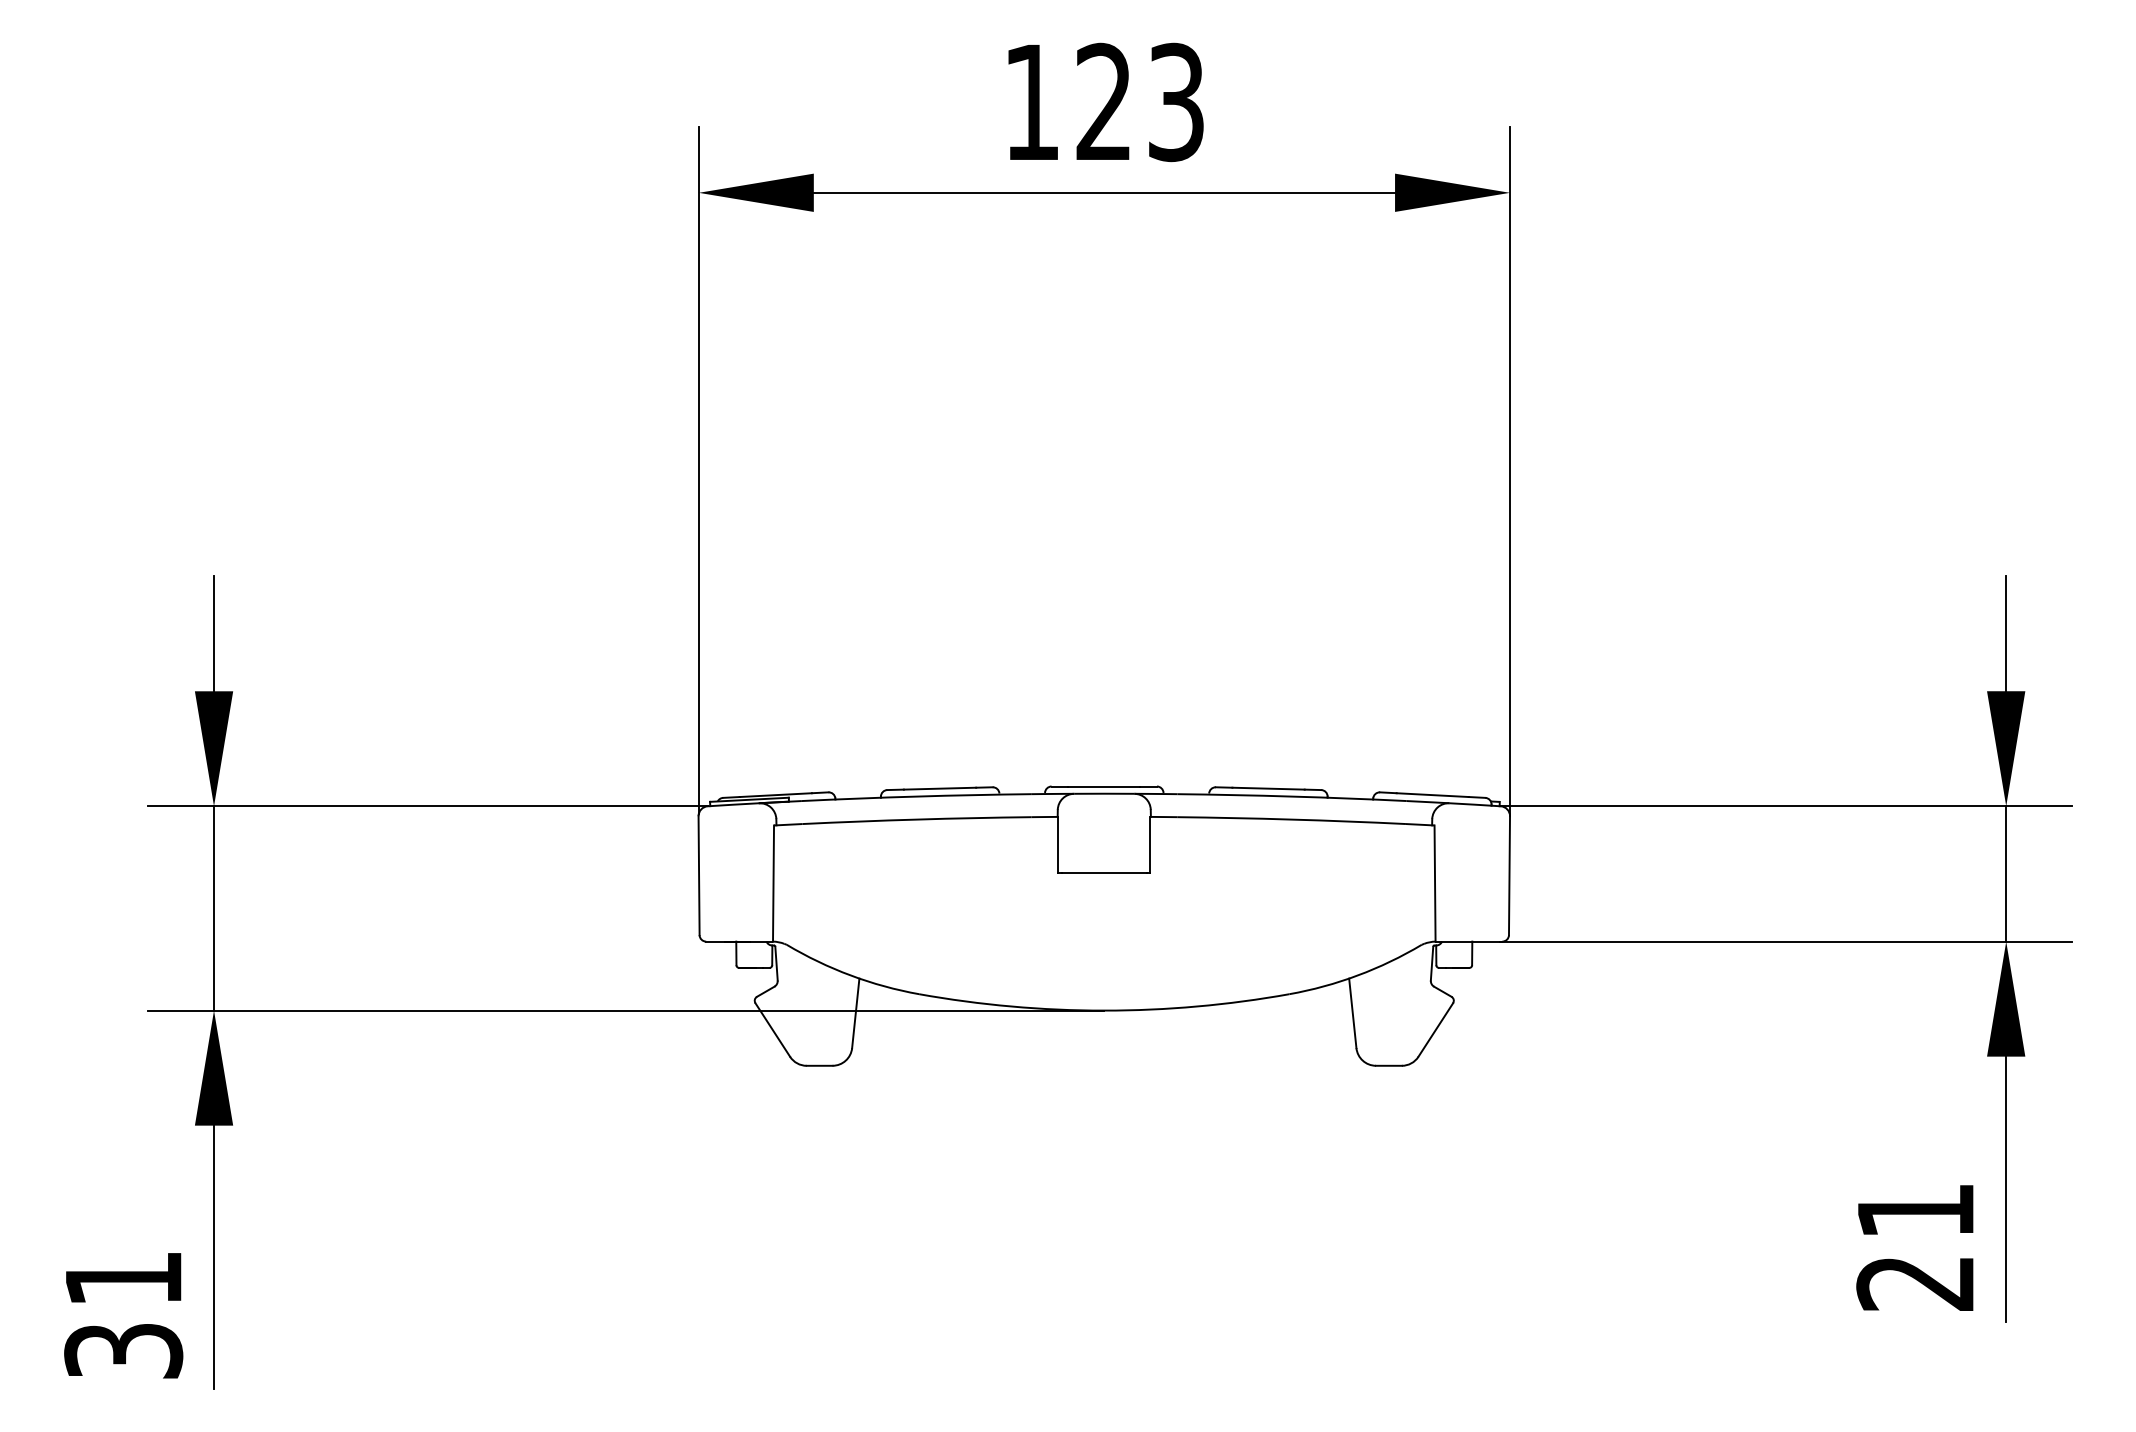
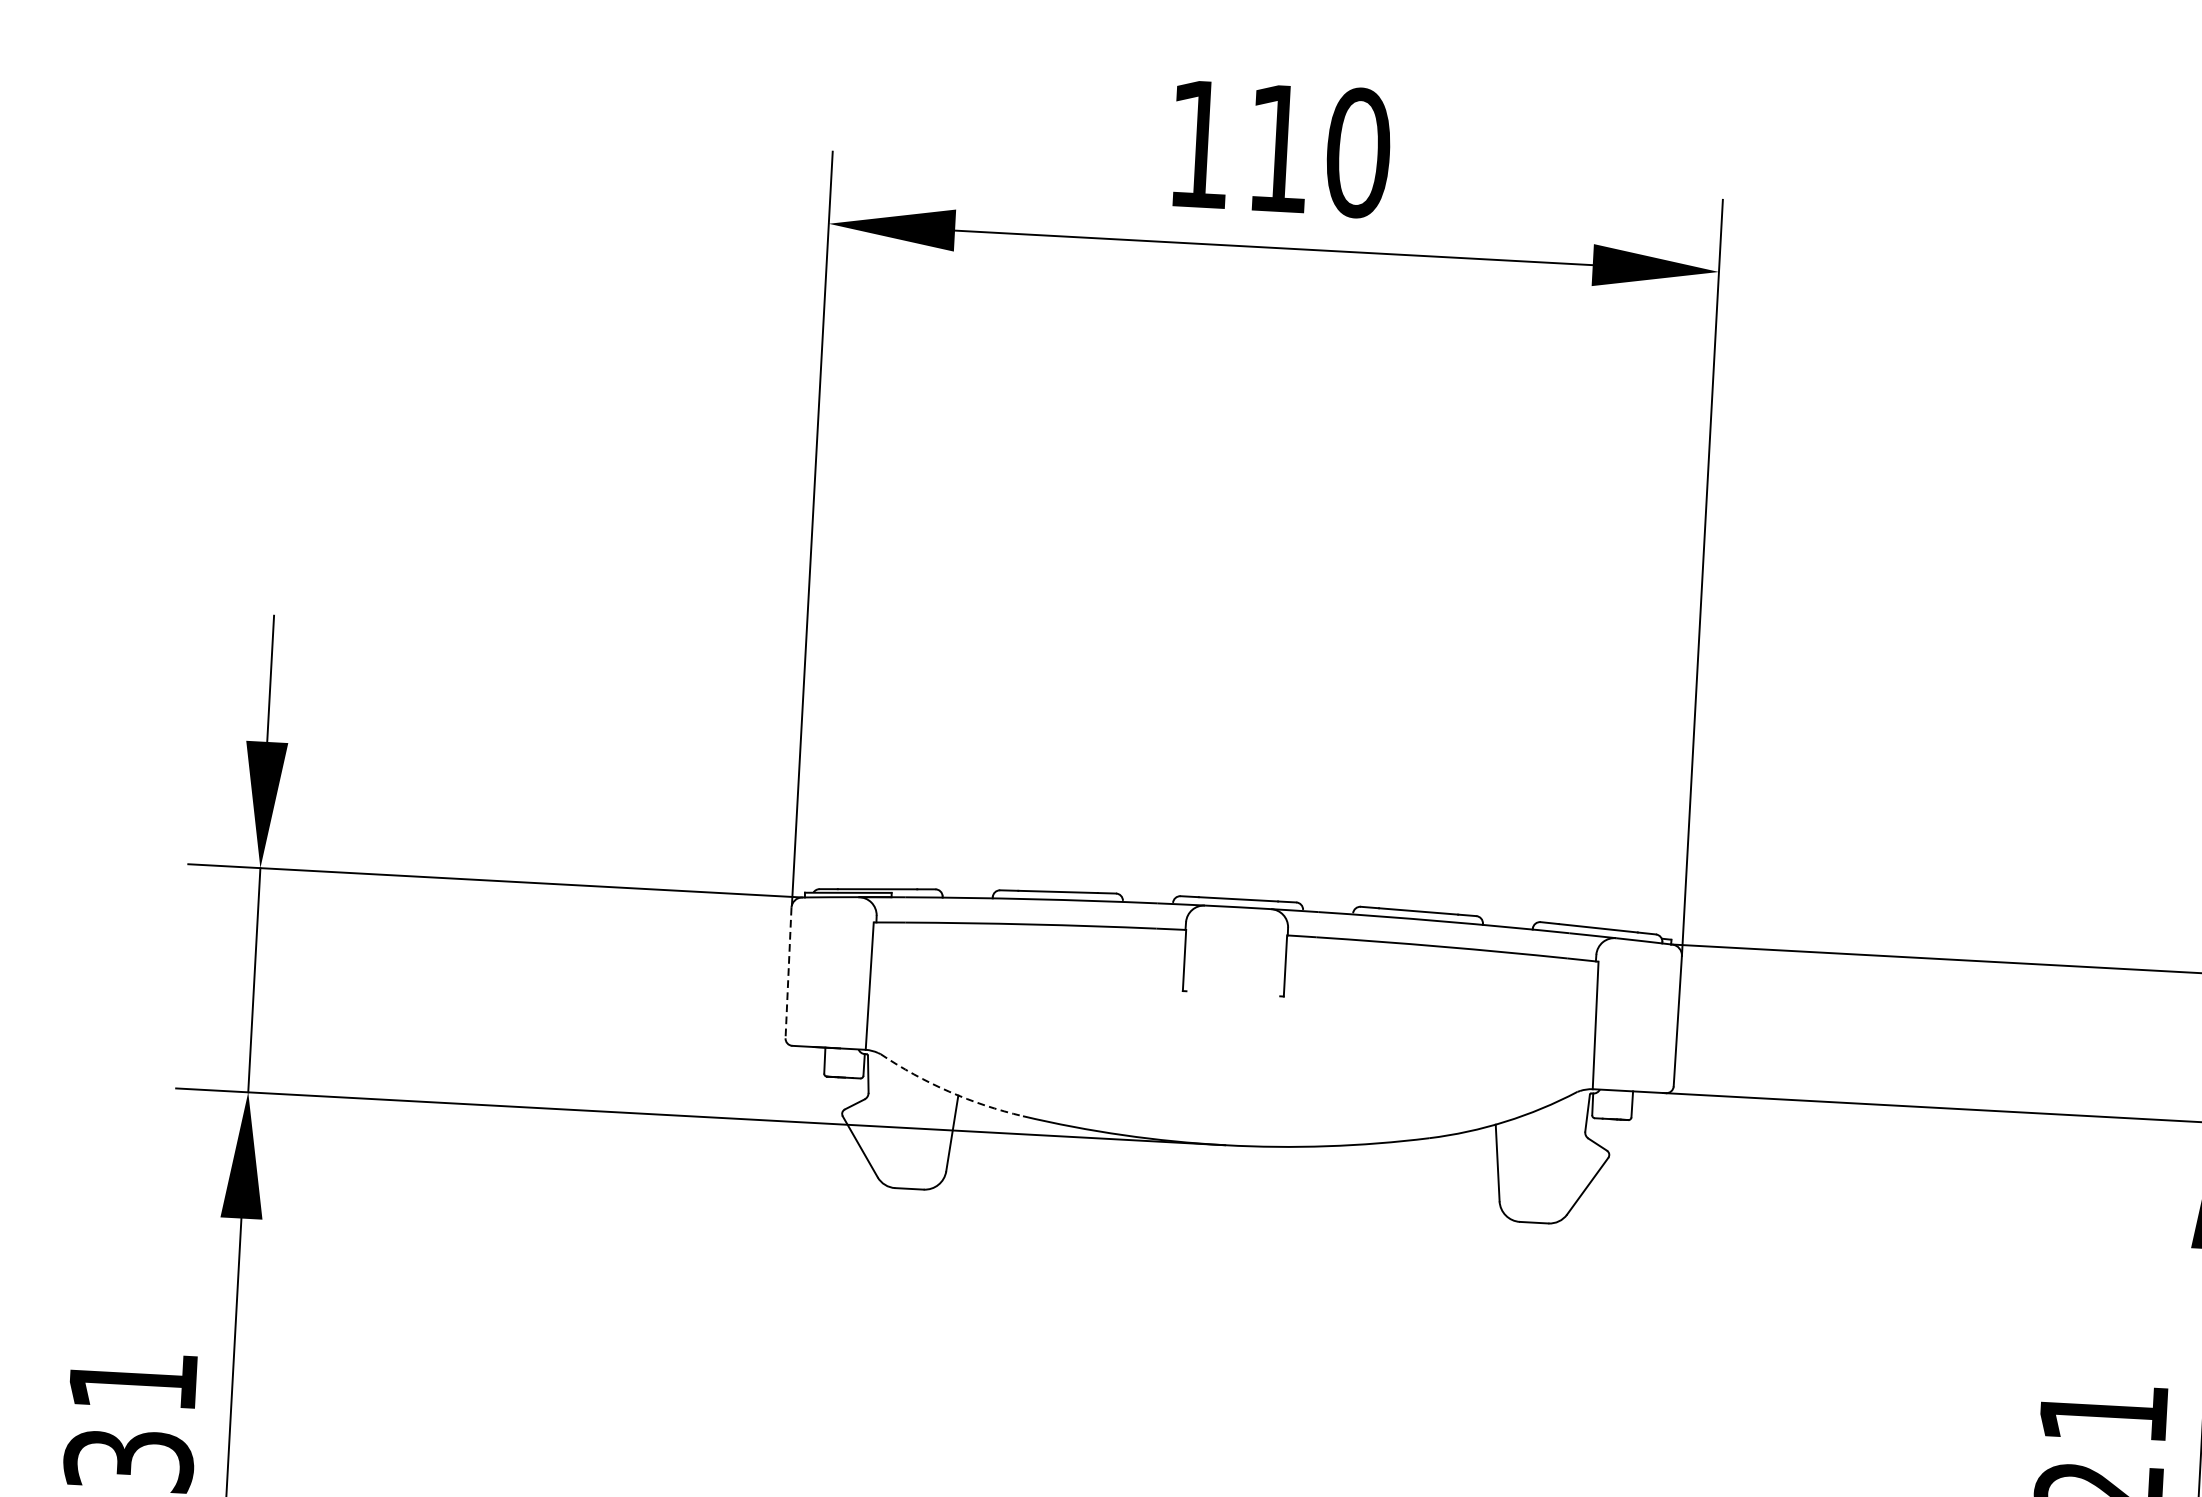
text: (1140, 102) -> (1318, 150), 123 -> 110
line: (1104, 872) -> (1233, 993), removed
line: (699, 876) -> (788, 974), solid -> dashed
arc: (850, 975) -> (948, 1091), solid -> dashed

